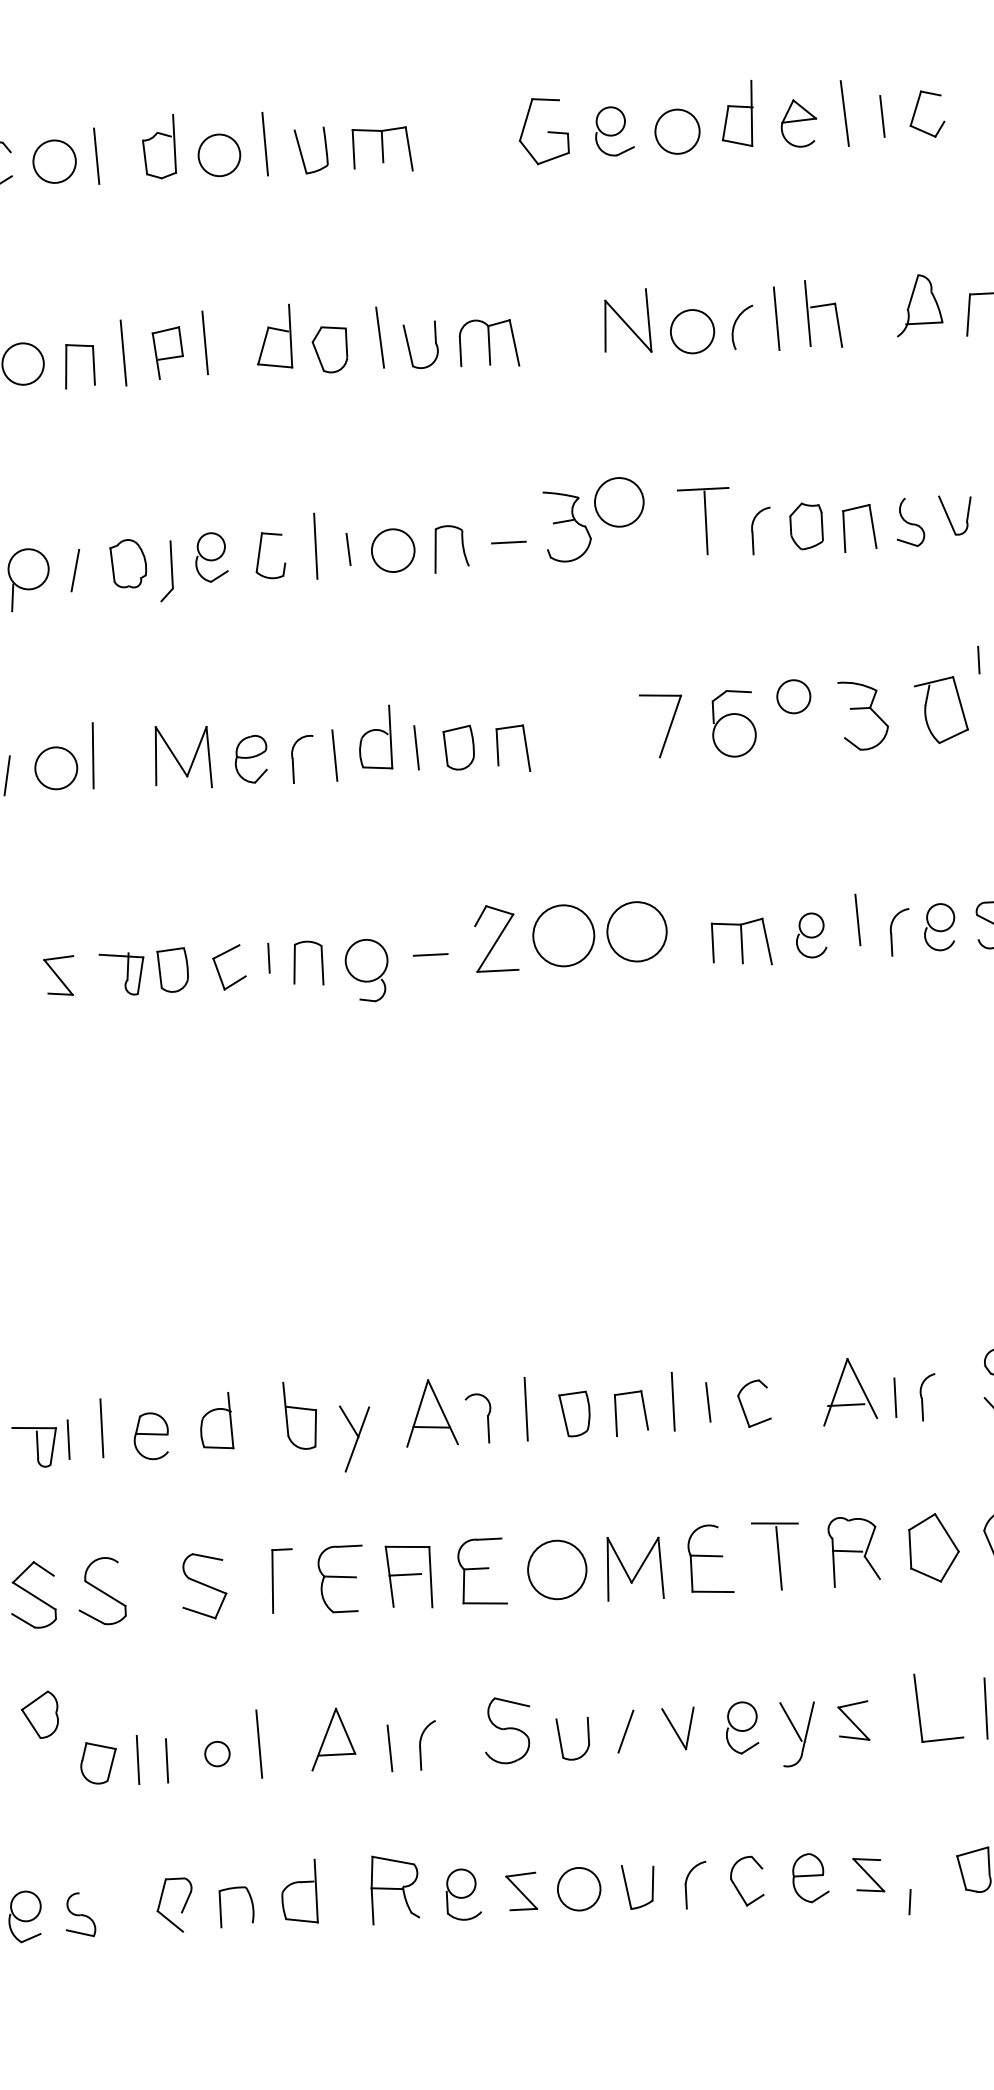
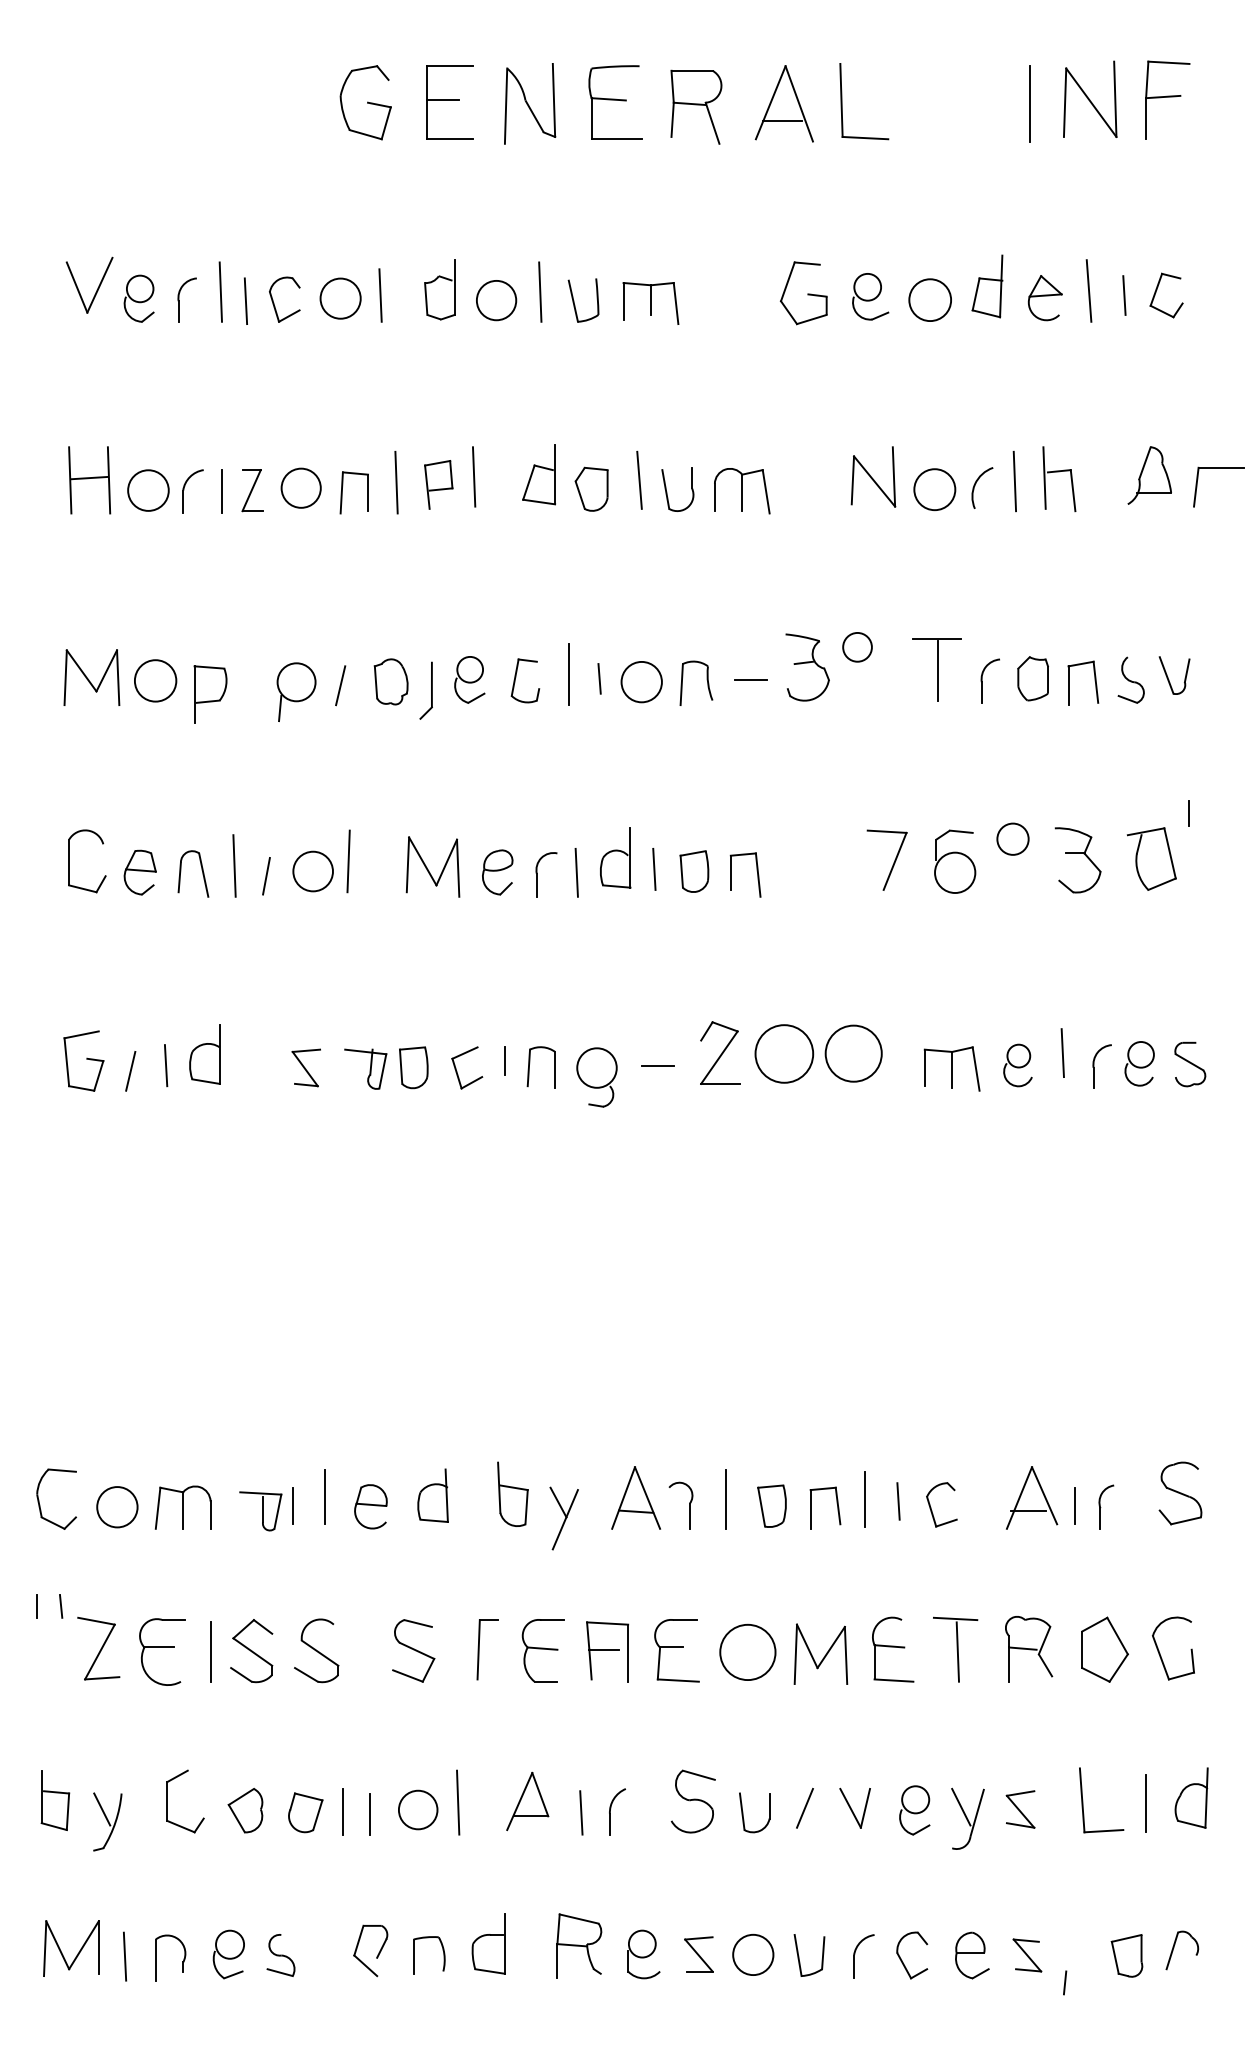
circle: (619, 501) -> (857, 646), size x0.62
part: (39, 1714) -> (245, 1810), moved
circle: (216, 1753) -> (417, 1809), size x1.67

